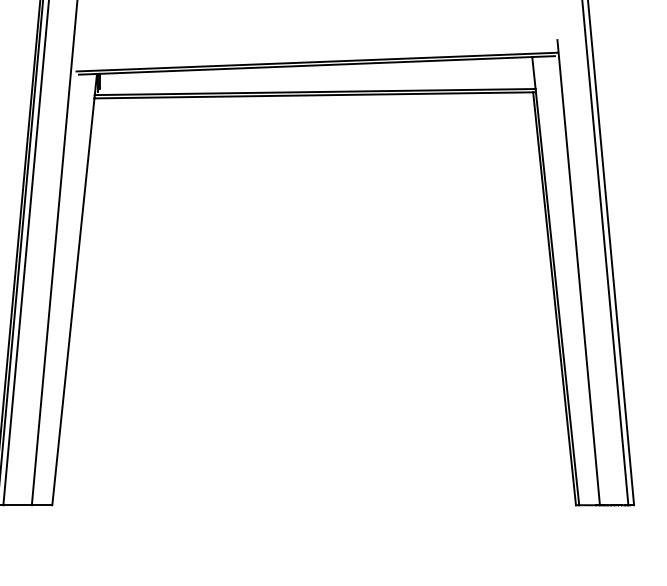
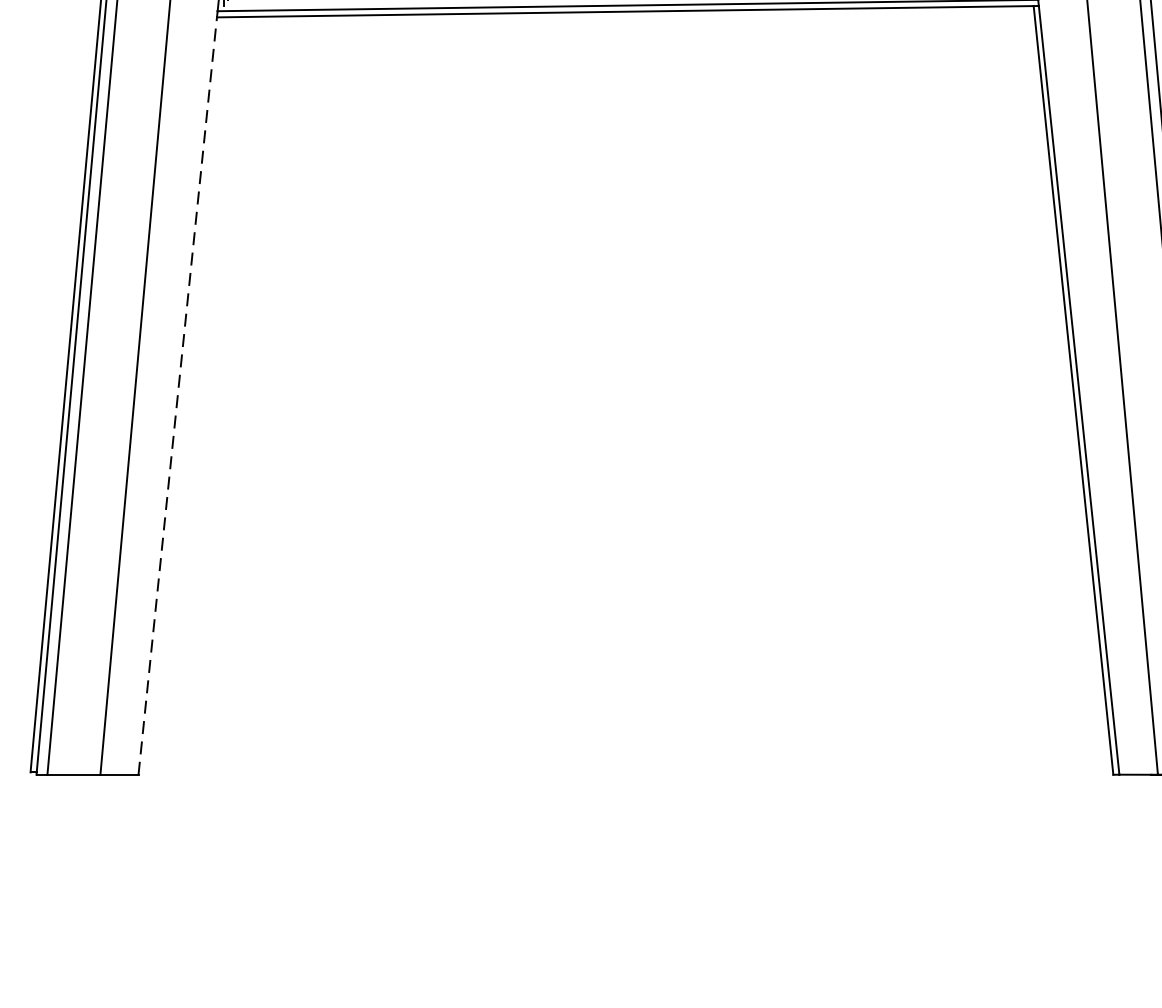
line: (73, 301) -> (177, 395), solid -> dashed

